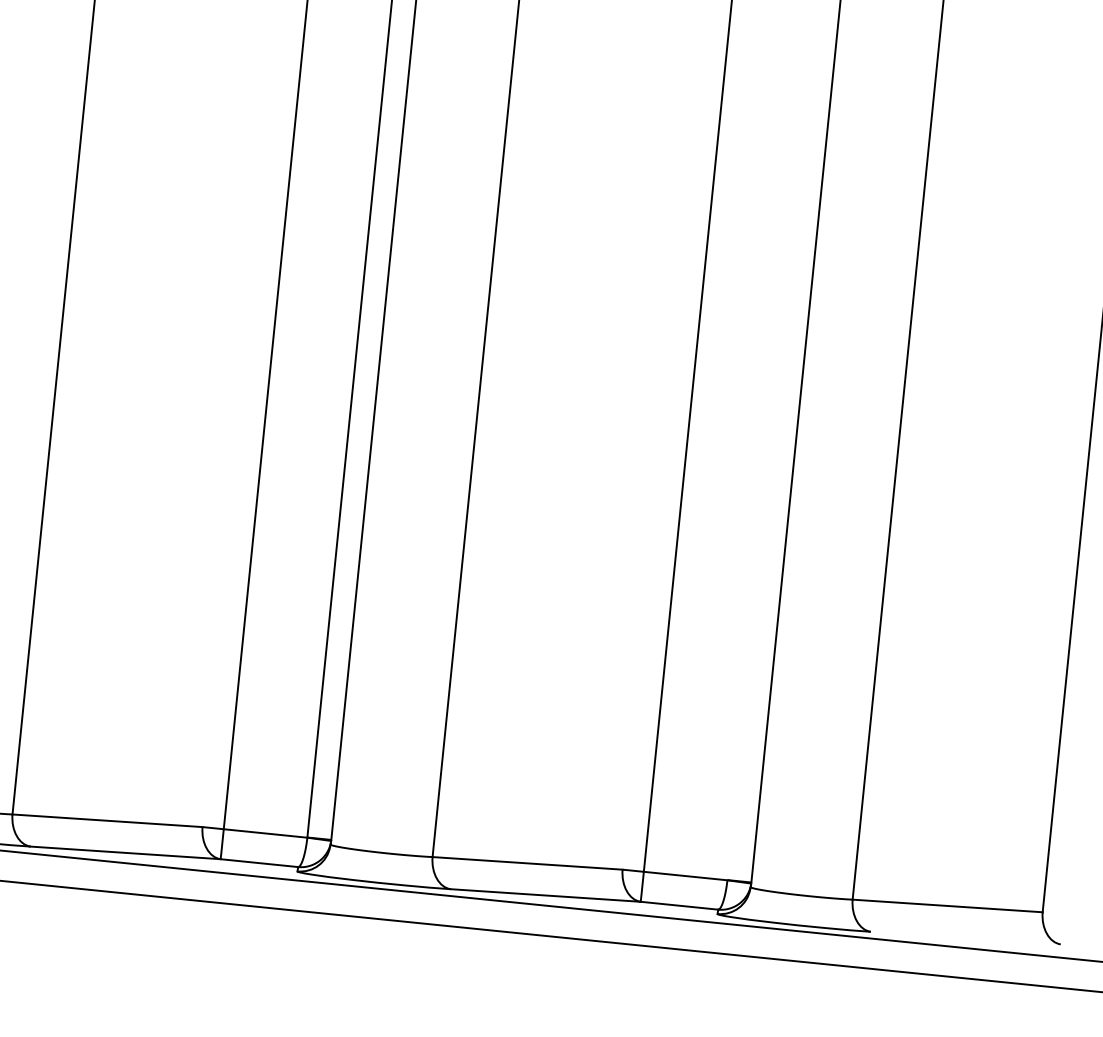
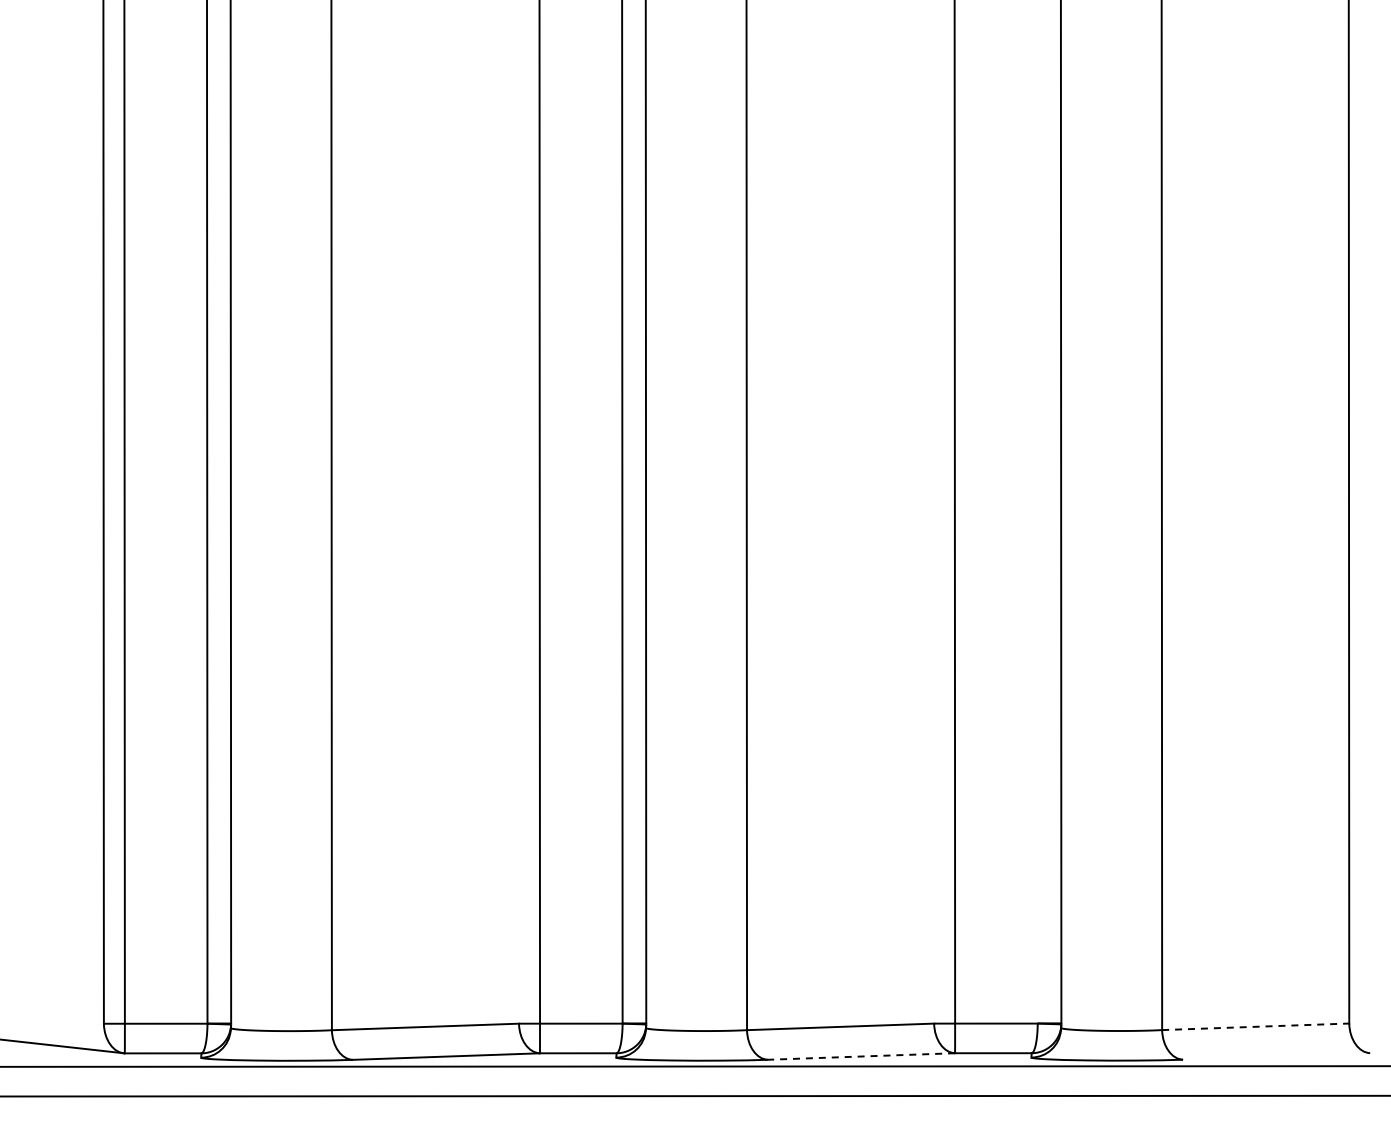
line: (545, 895) -> (861, 1056), solid -> dashed
line: (947, 905) -> (1255, 1026), solid -> dashed

